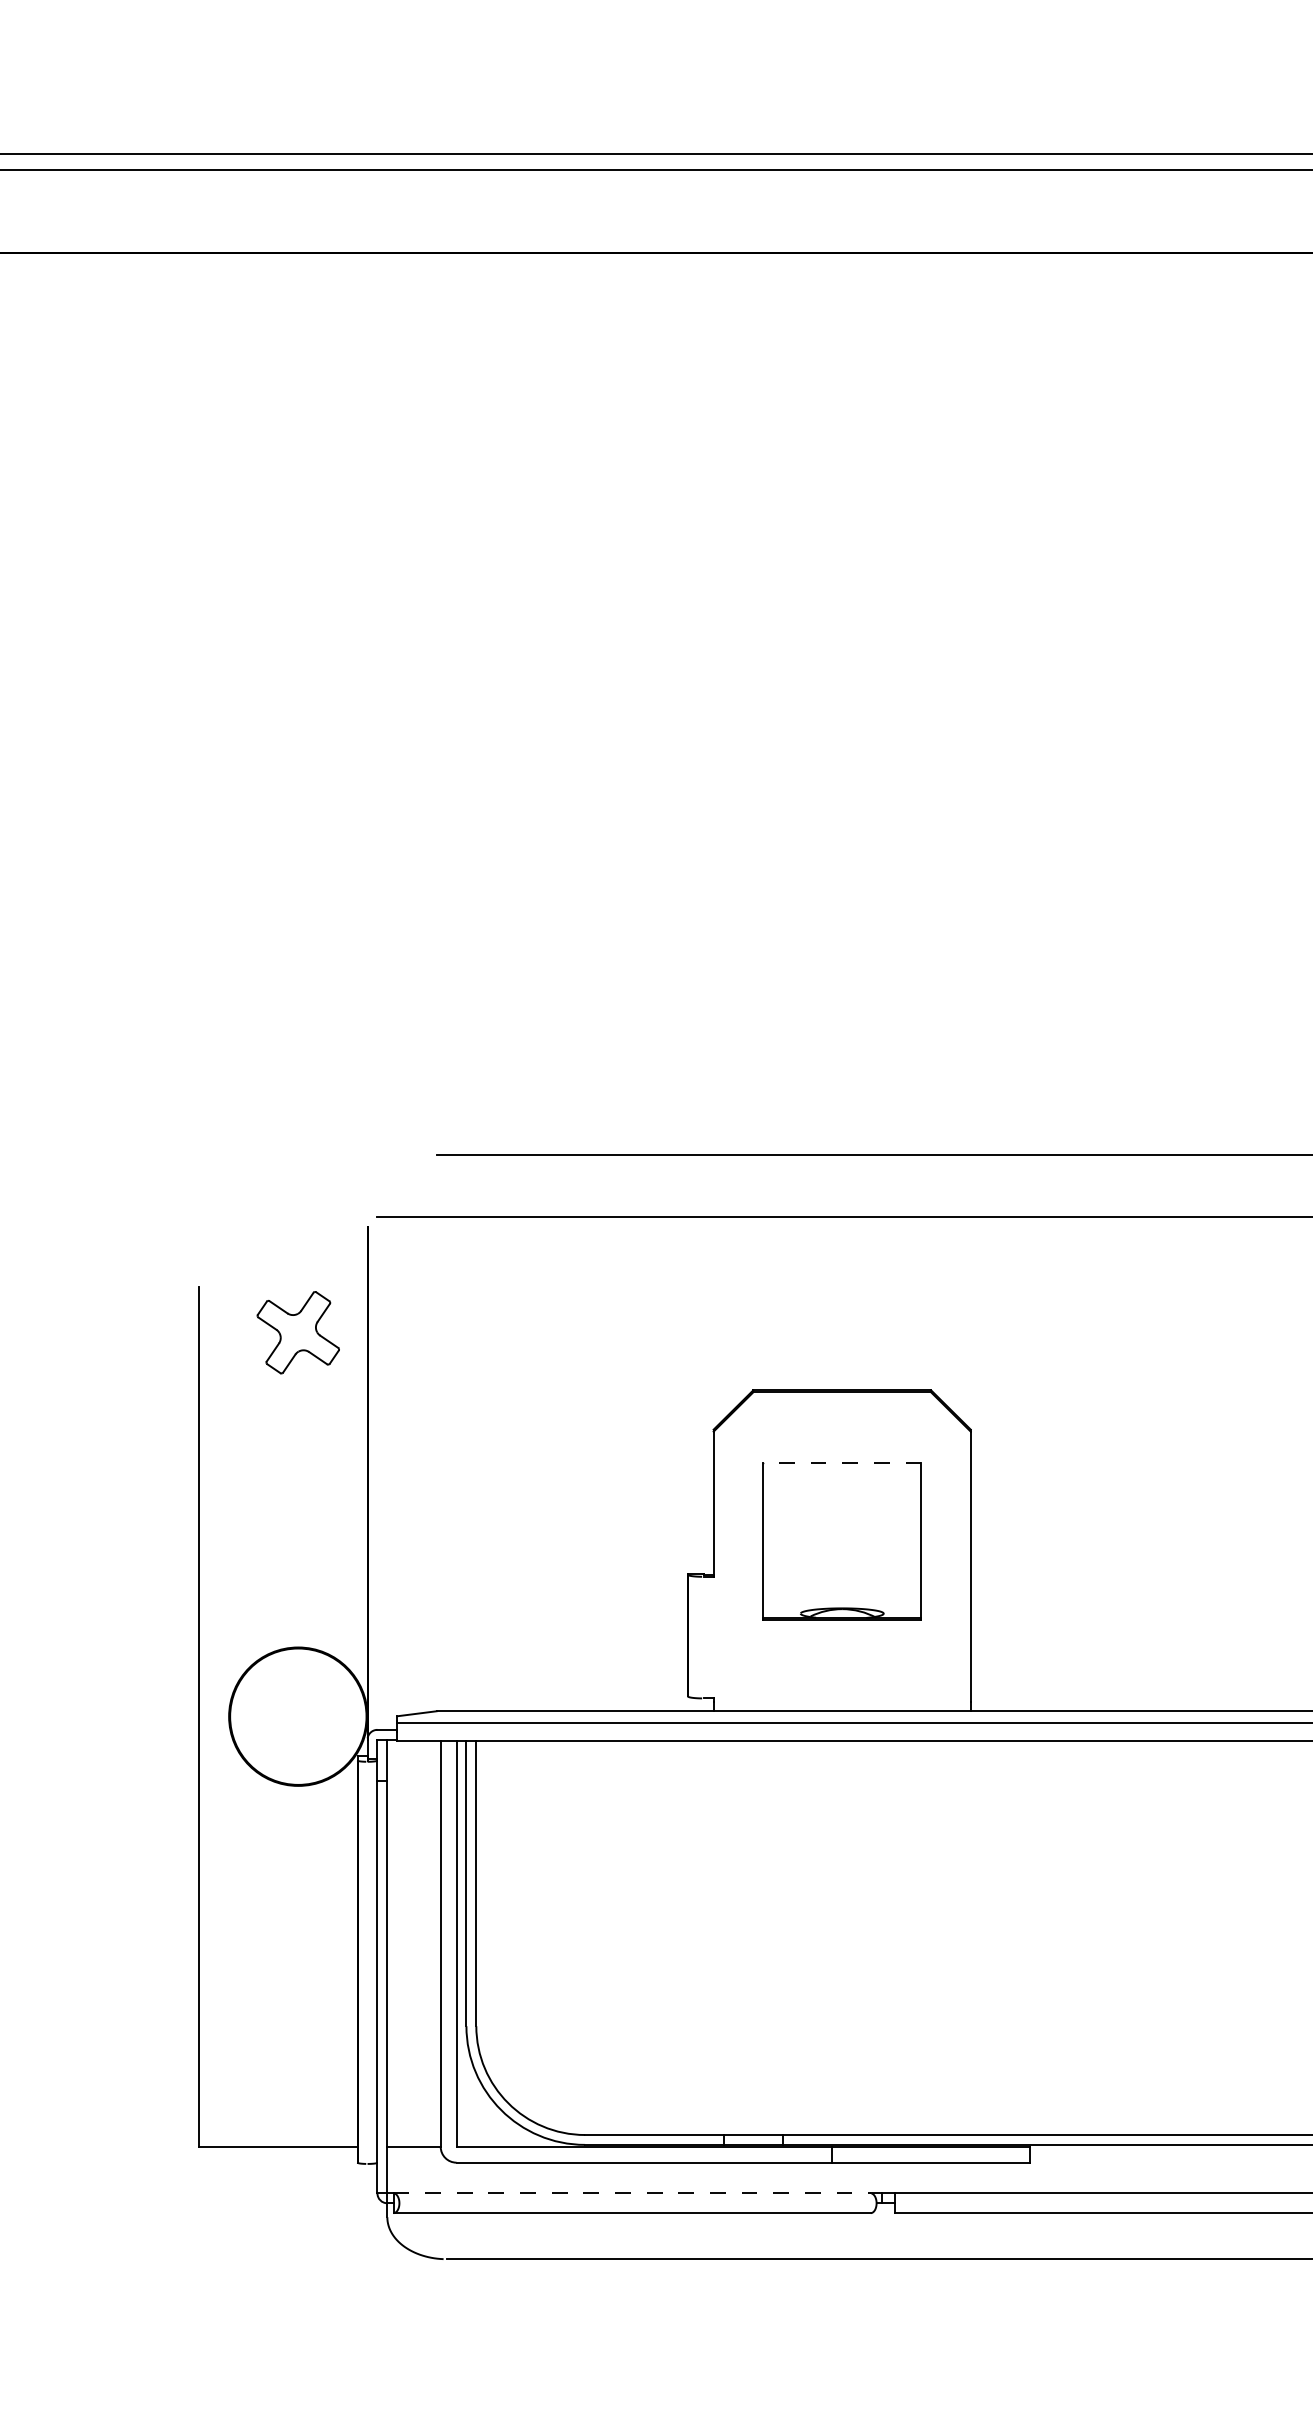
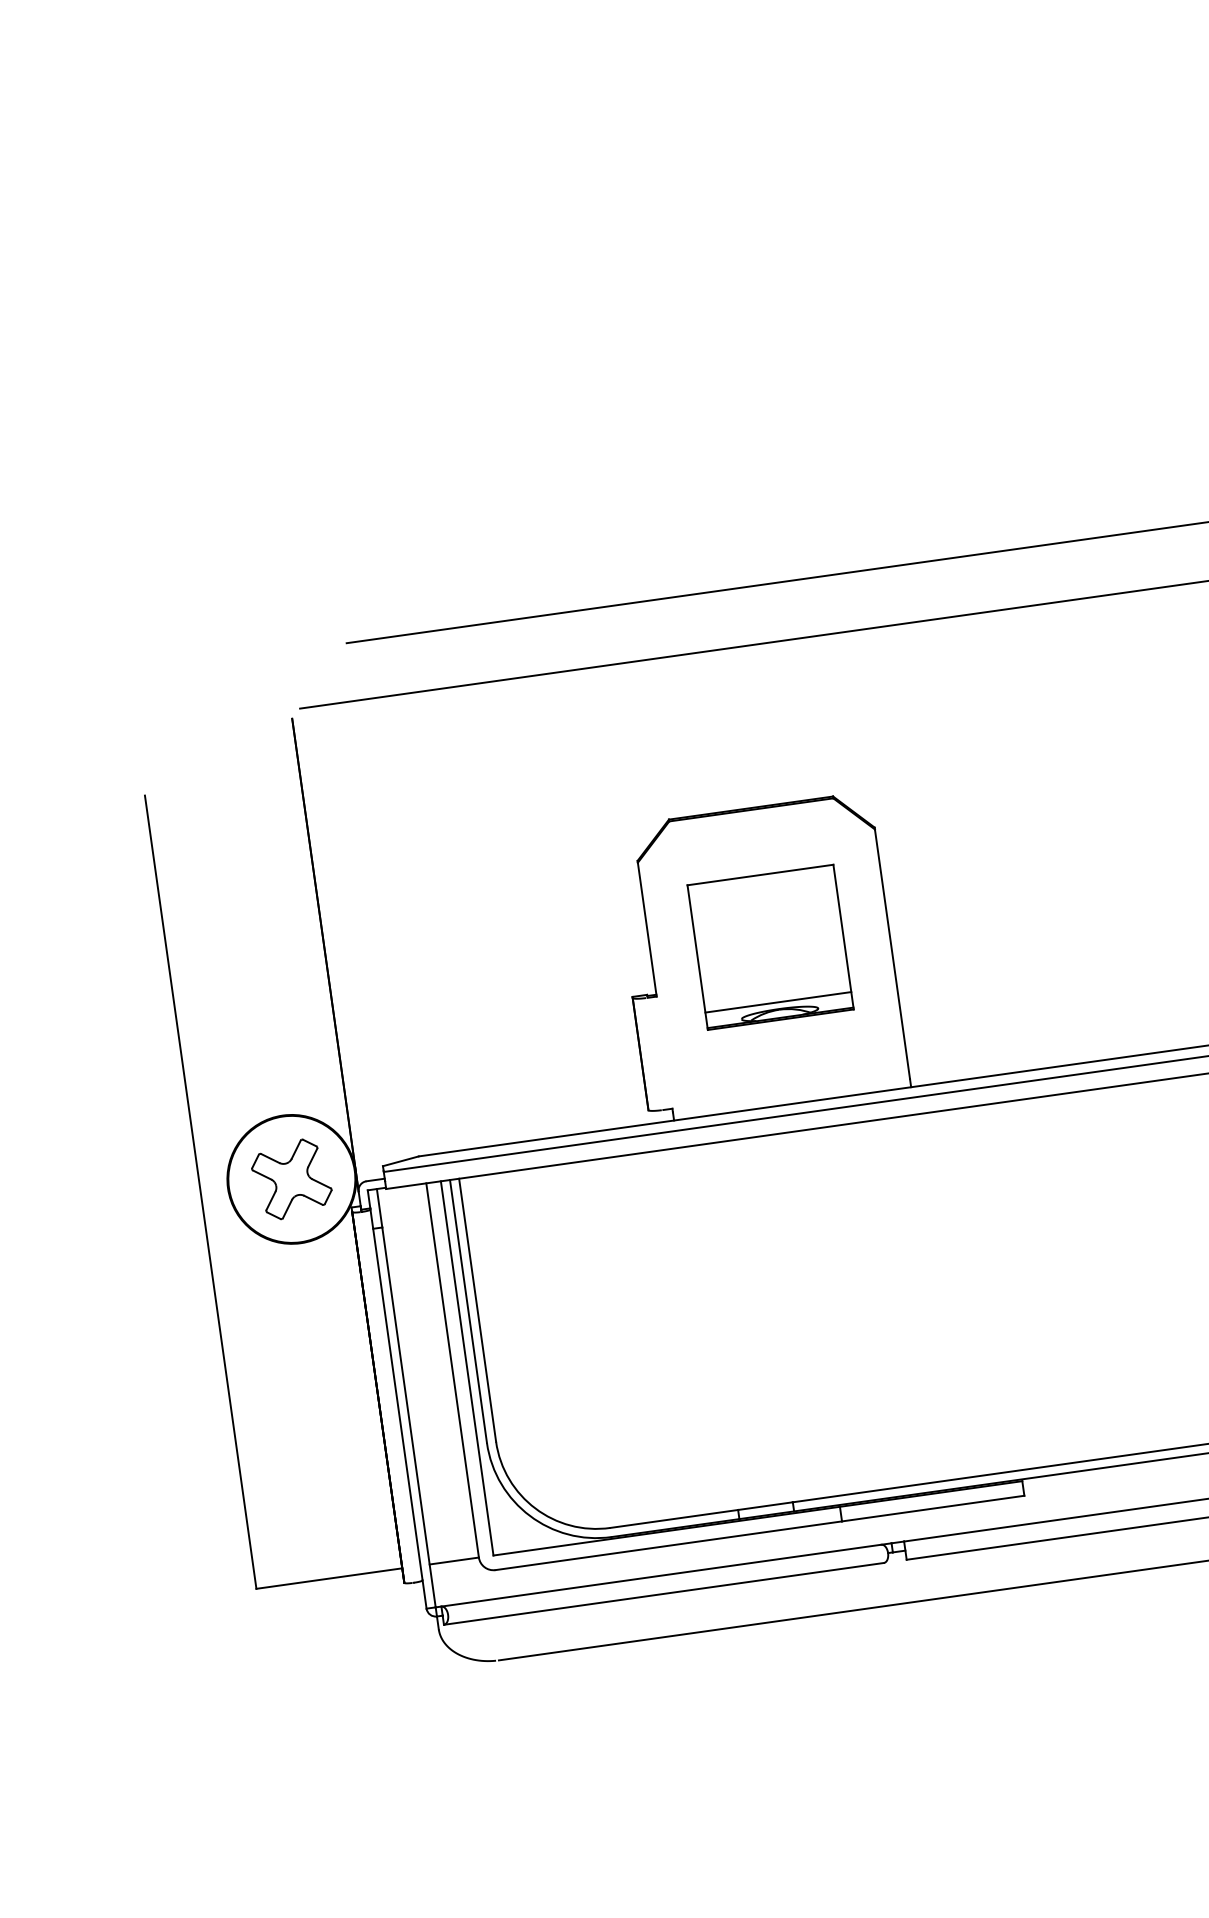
part: (297, 1332) -> (291, 1179), moved
line: (841, 1463) -> (759, 875), dashed -> solid
line: (842, 1601) -> (778, 1002), added
line: (632, 2193) -> (661, 1575), dashed -> solid

